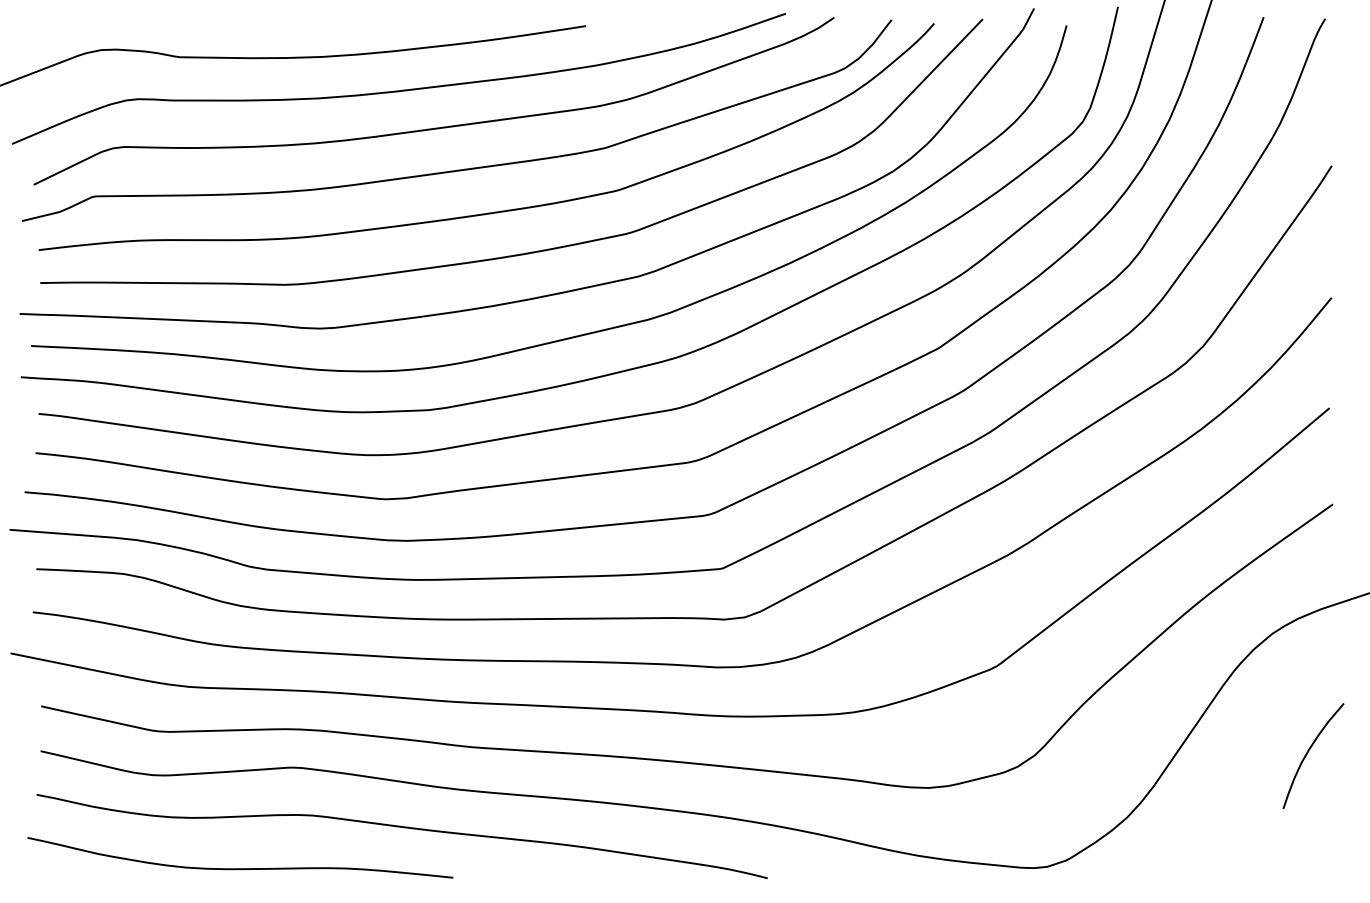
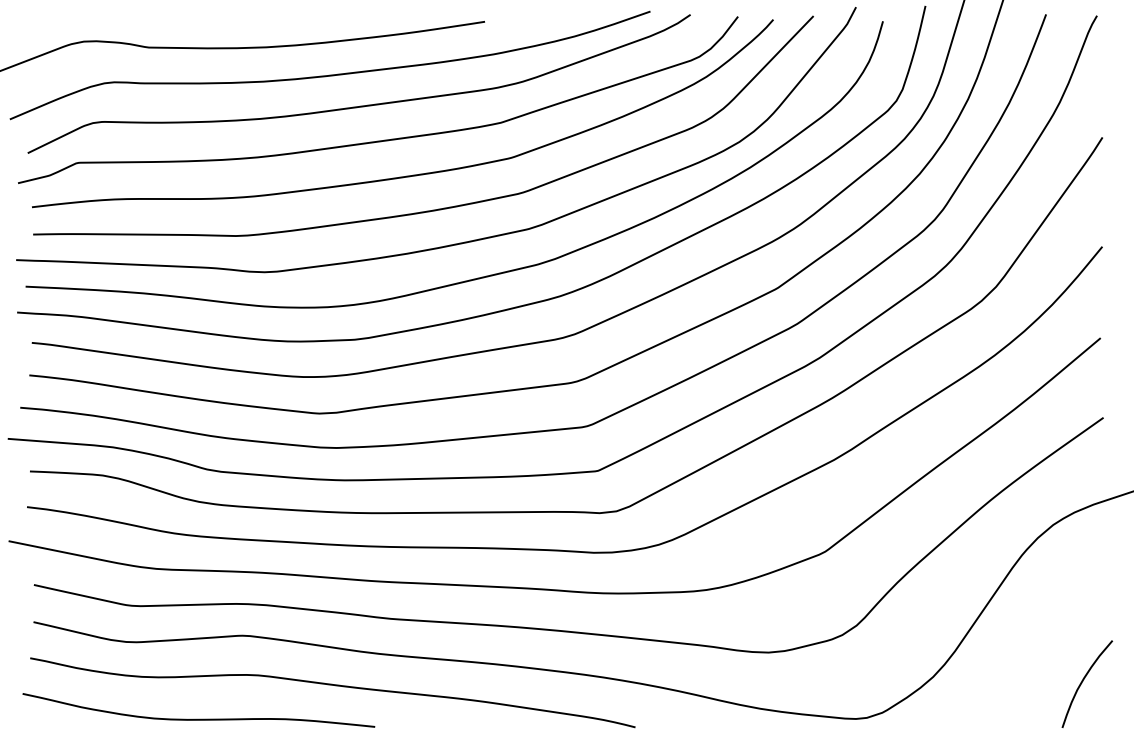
curve: (1308, 752) -> (1083, 681), moved

